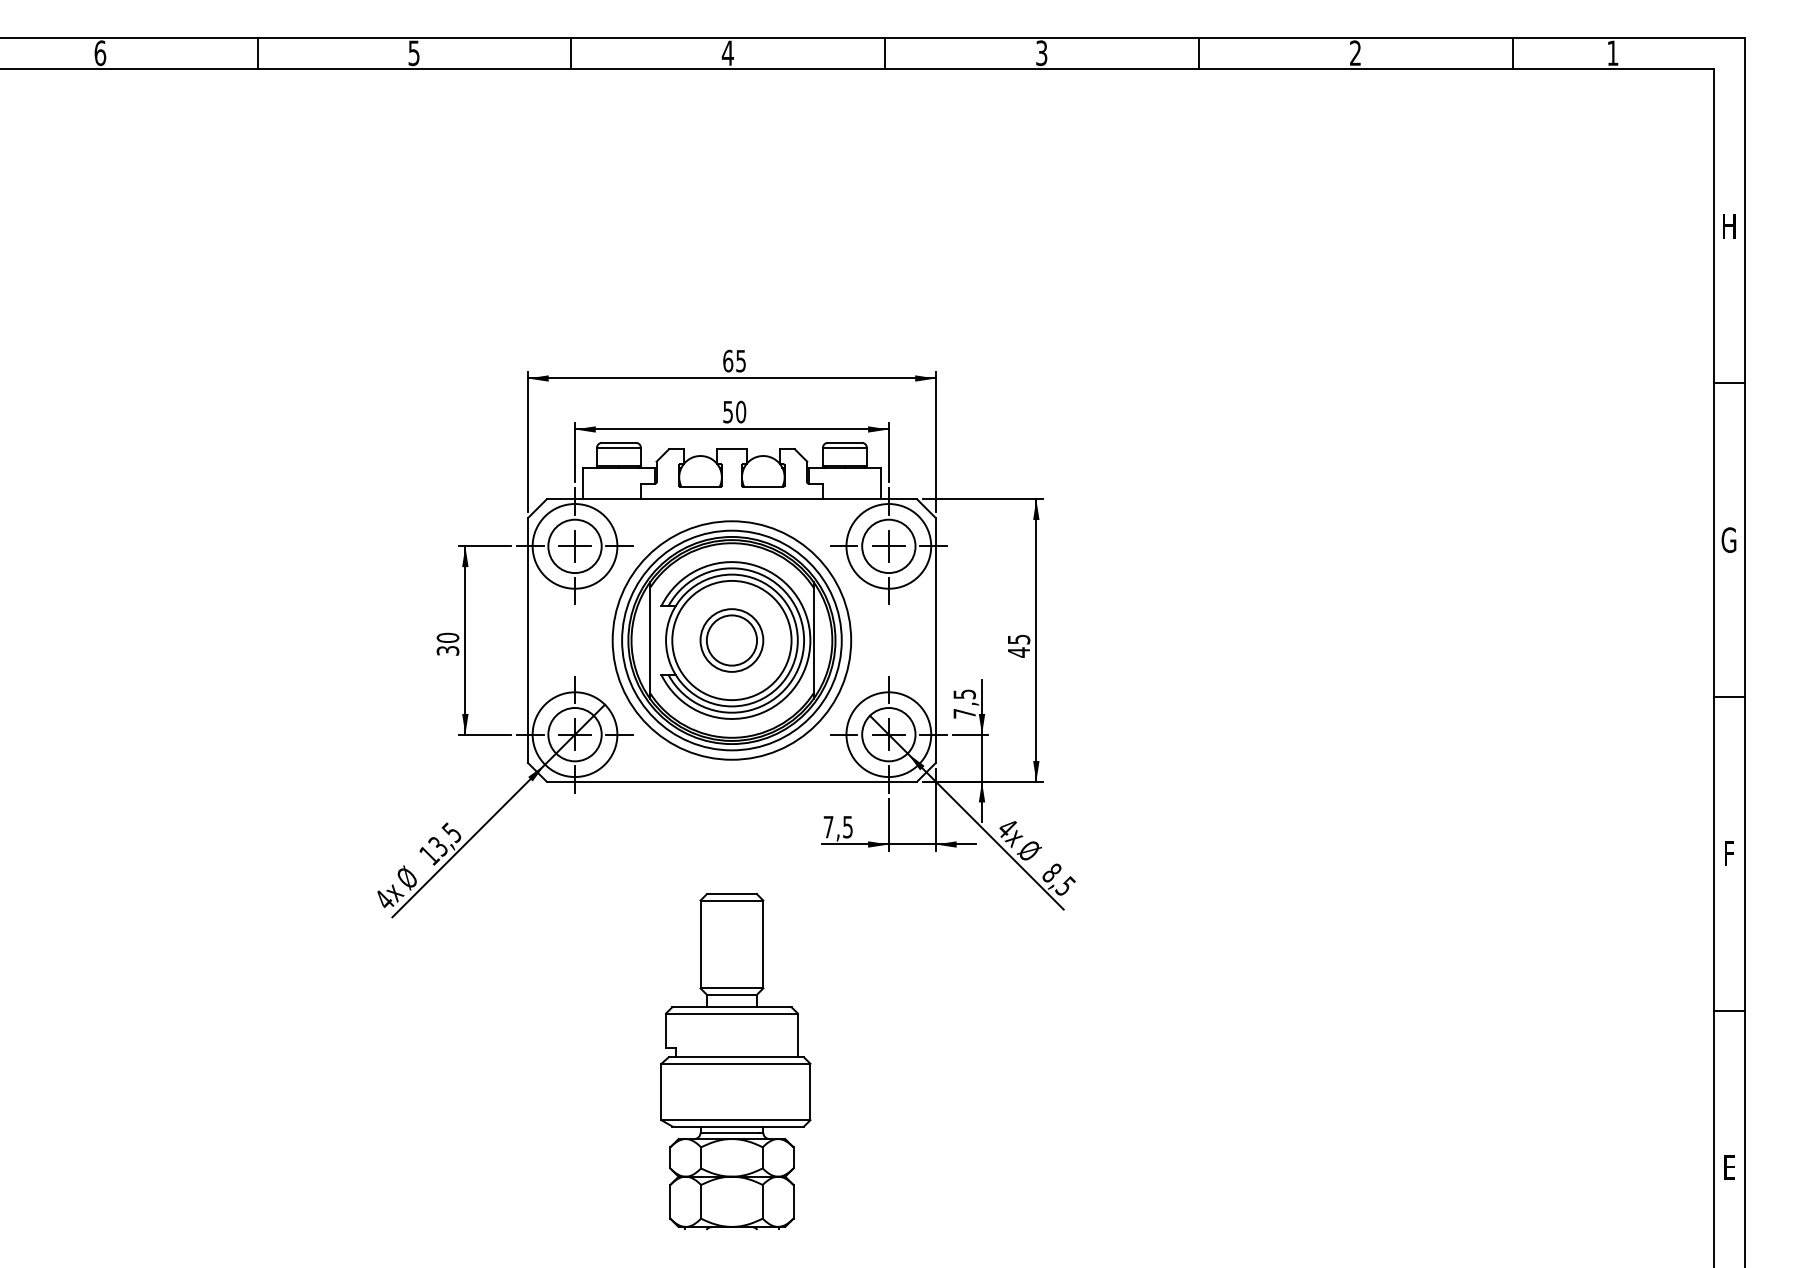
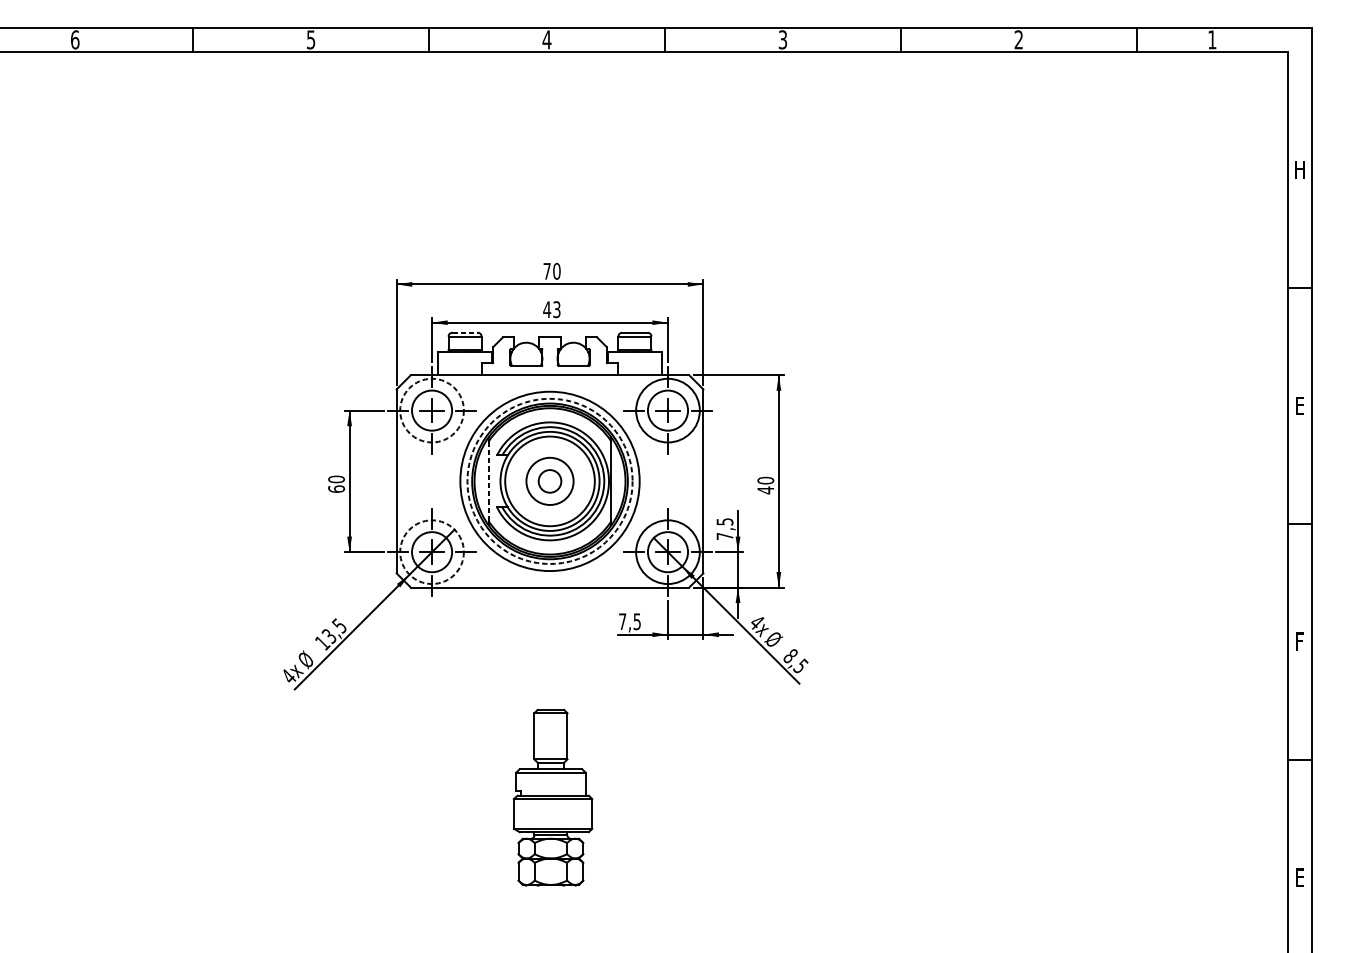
text: (734, 360) -> (551, 270), 65 -> 70
text: (734, 411) -> (551, 309), 50 -> 43
line: (618, 442) -> (464, 332), solid -> dashed
text: (1728, 539) -> (1299, 405), G -> E
circle: (574, 546) -> (431, 410), solid -> dashed
text: (1018, 639) -> (765, 480), 45 -> 40
line: (650, 640) -> (488, 481), solid -> dashed
circle: (731, 640) -> (549, 481), size x0.6
circle: (731, 640) -> (549, 481), solid -> dashed
text: (447, 650) -> (336, 488), 30 -> 60
circle: (574, 734) -> (431, 552), solid -> dashed
part: (735, 1061) -> (552, 797), size x0.7

